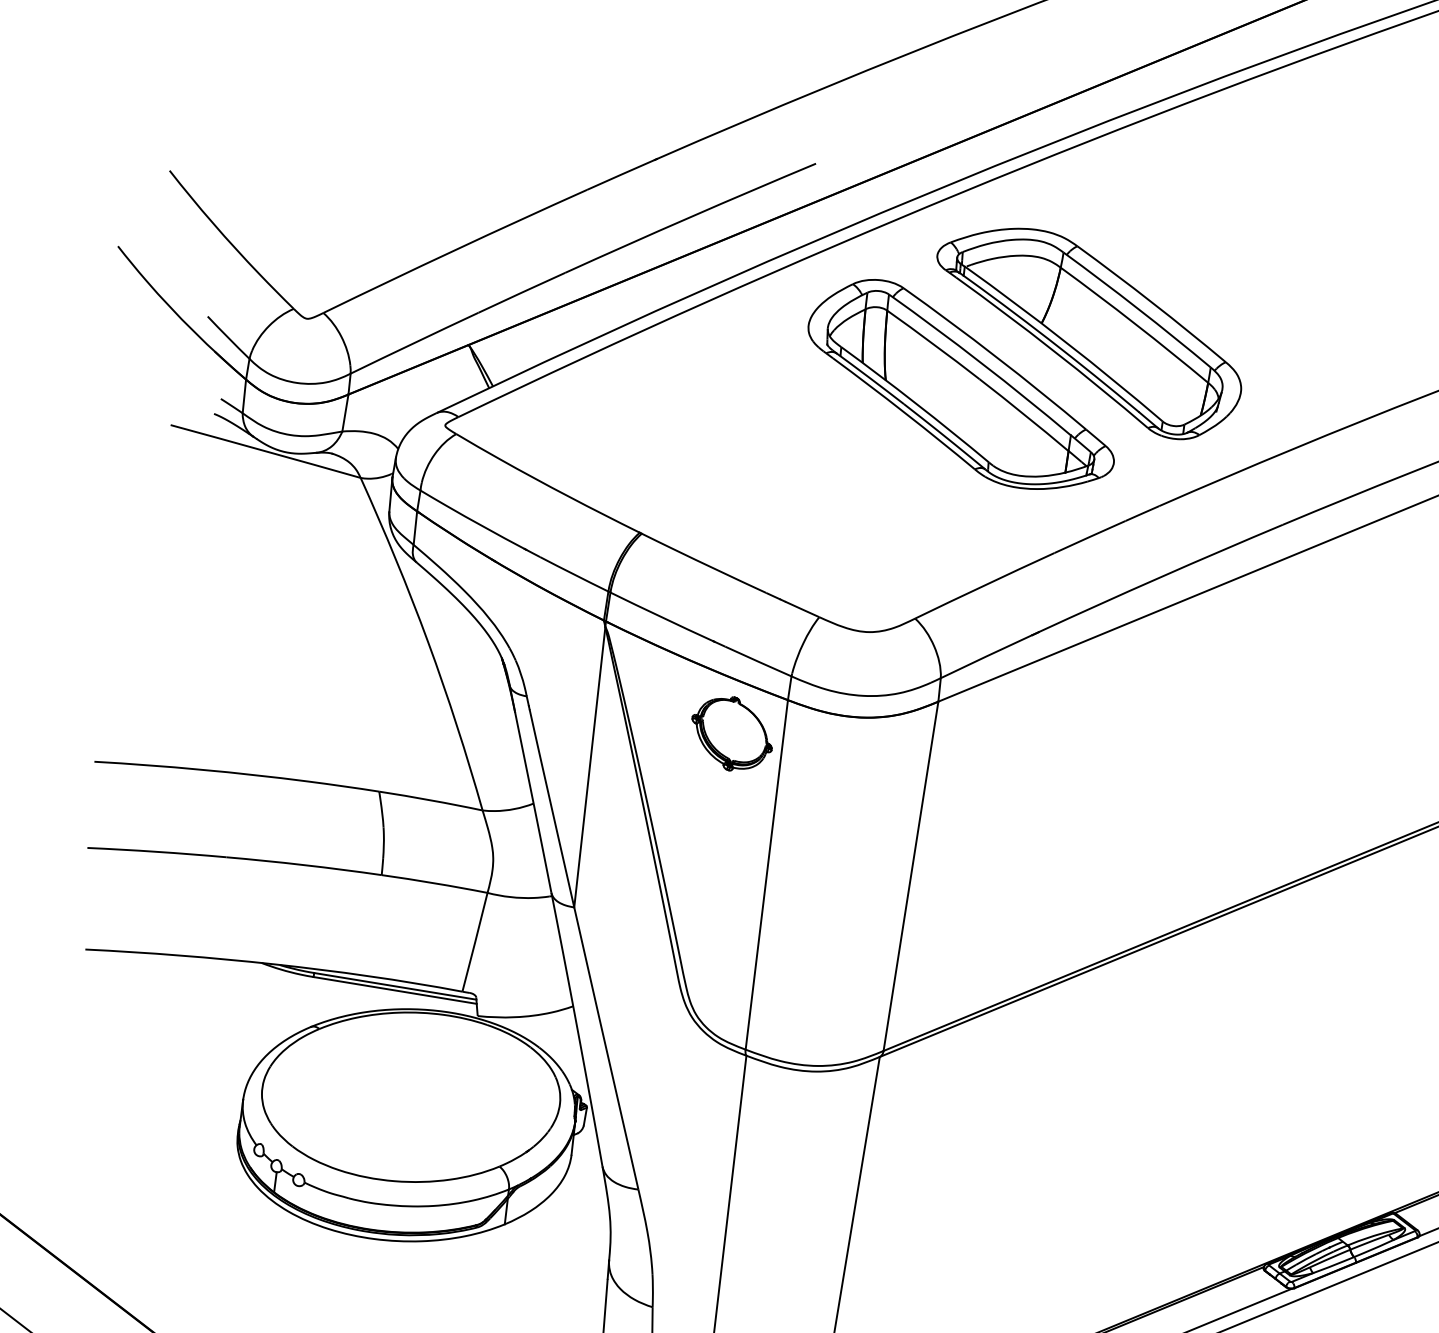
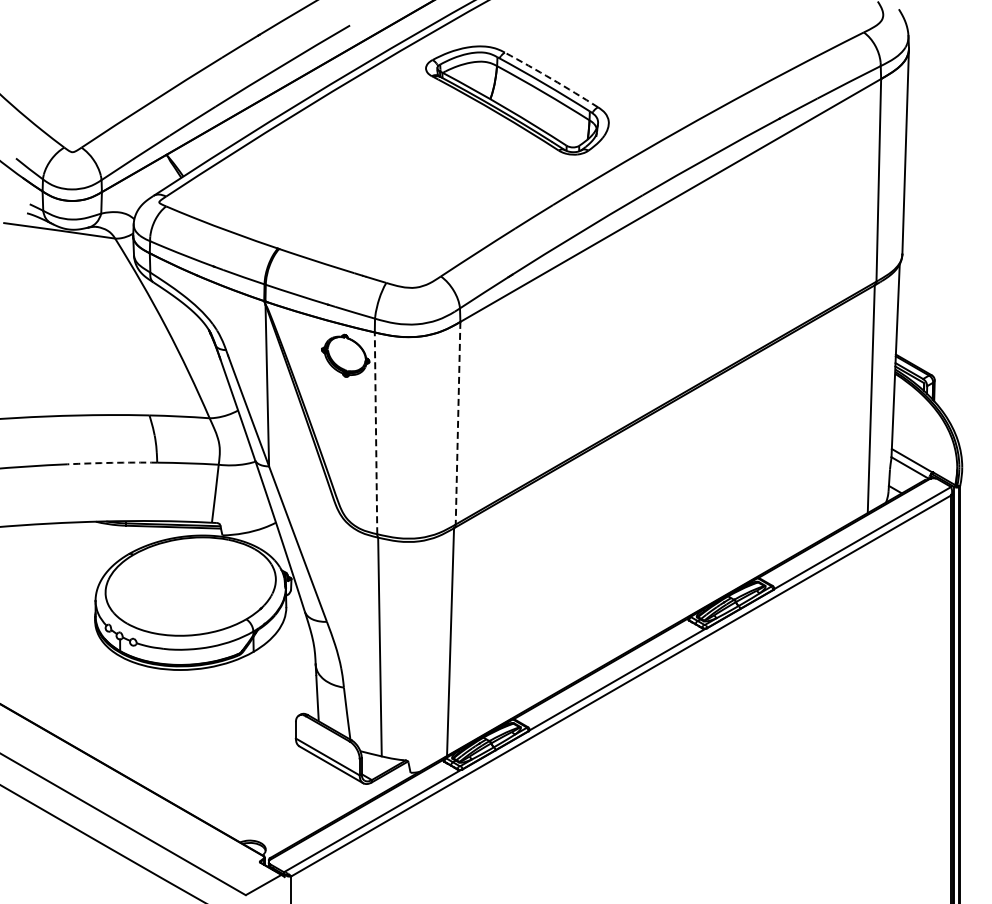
arc: (1151, 303) -> (551, 79), solid -> dashed
part: (961, 385) -> (449, 140), removed
arc: (304, 864) -> (112, 462), solid -> dashed
line: (767, 875) -> (376, 433), solid -> dashed
line: (911, 876) -> (458, 423), solid -> dashed

